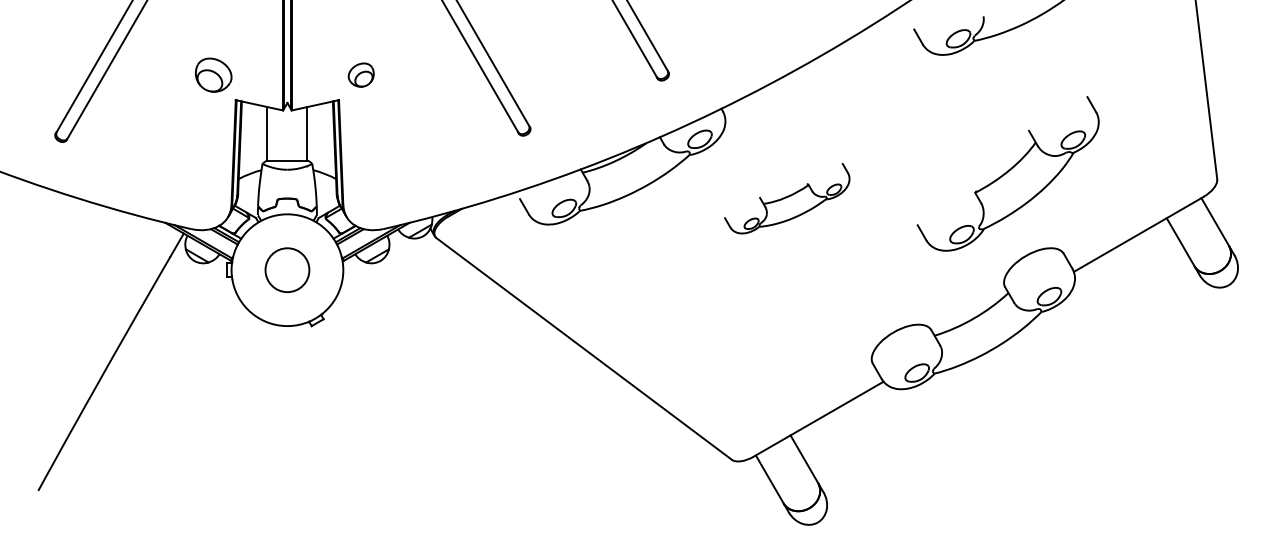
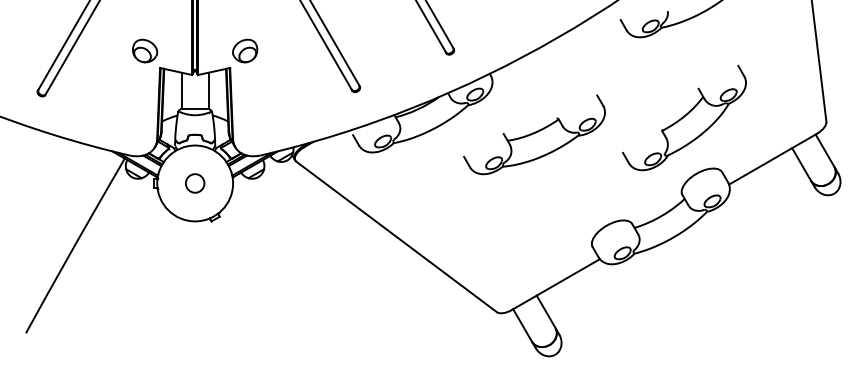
part: (361, 74) -> (245, 50), size x1.43
part: (787, 198) -> (534, 134), size x1.67
circle: (286, 270) -> (194, 183), size x0.62

